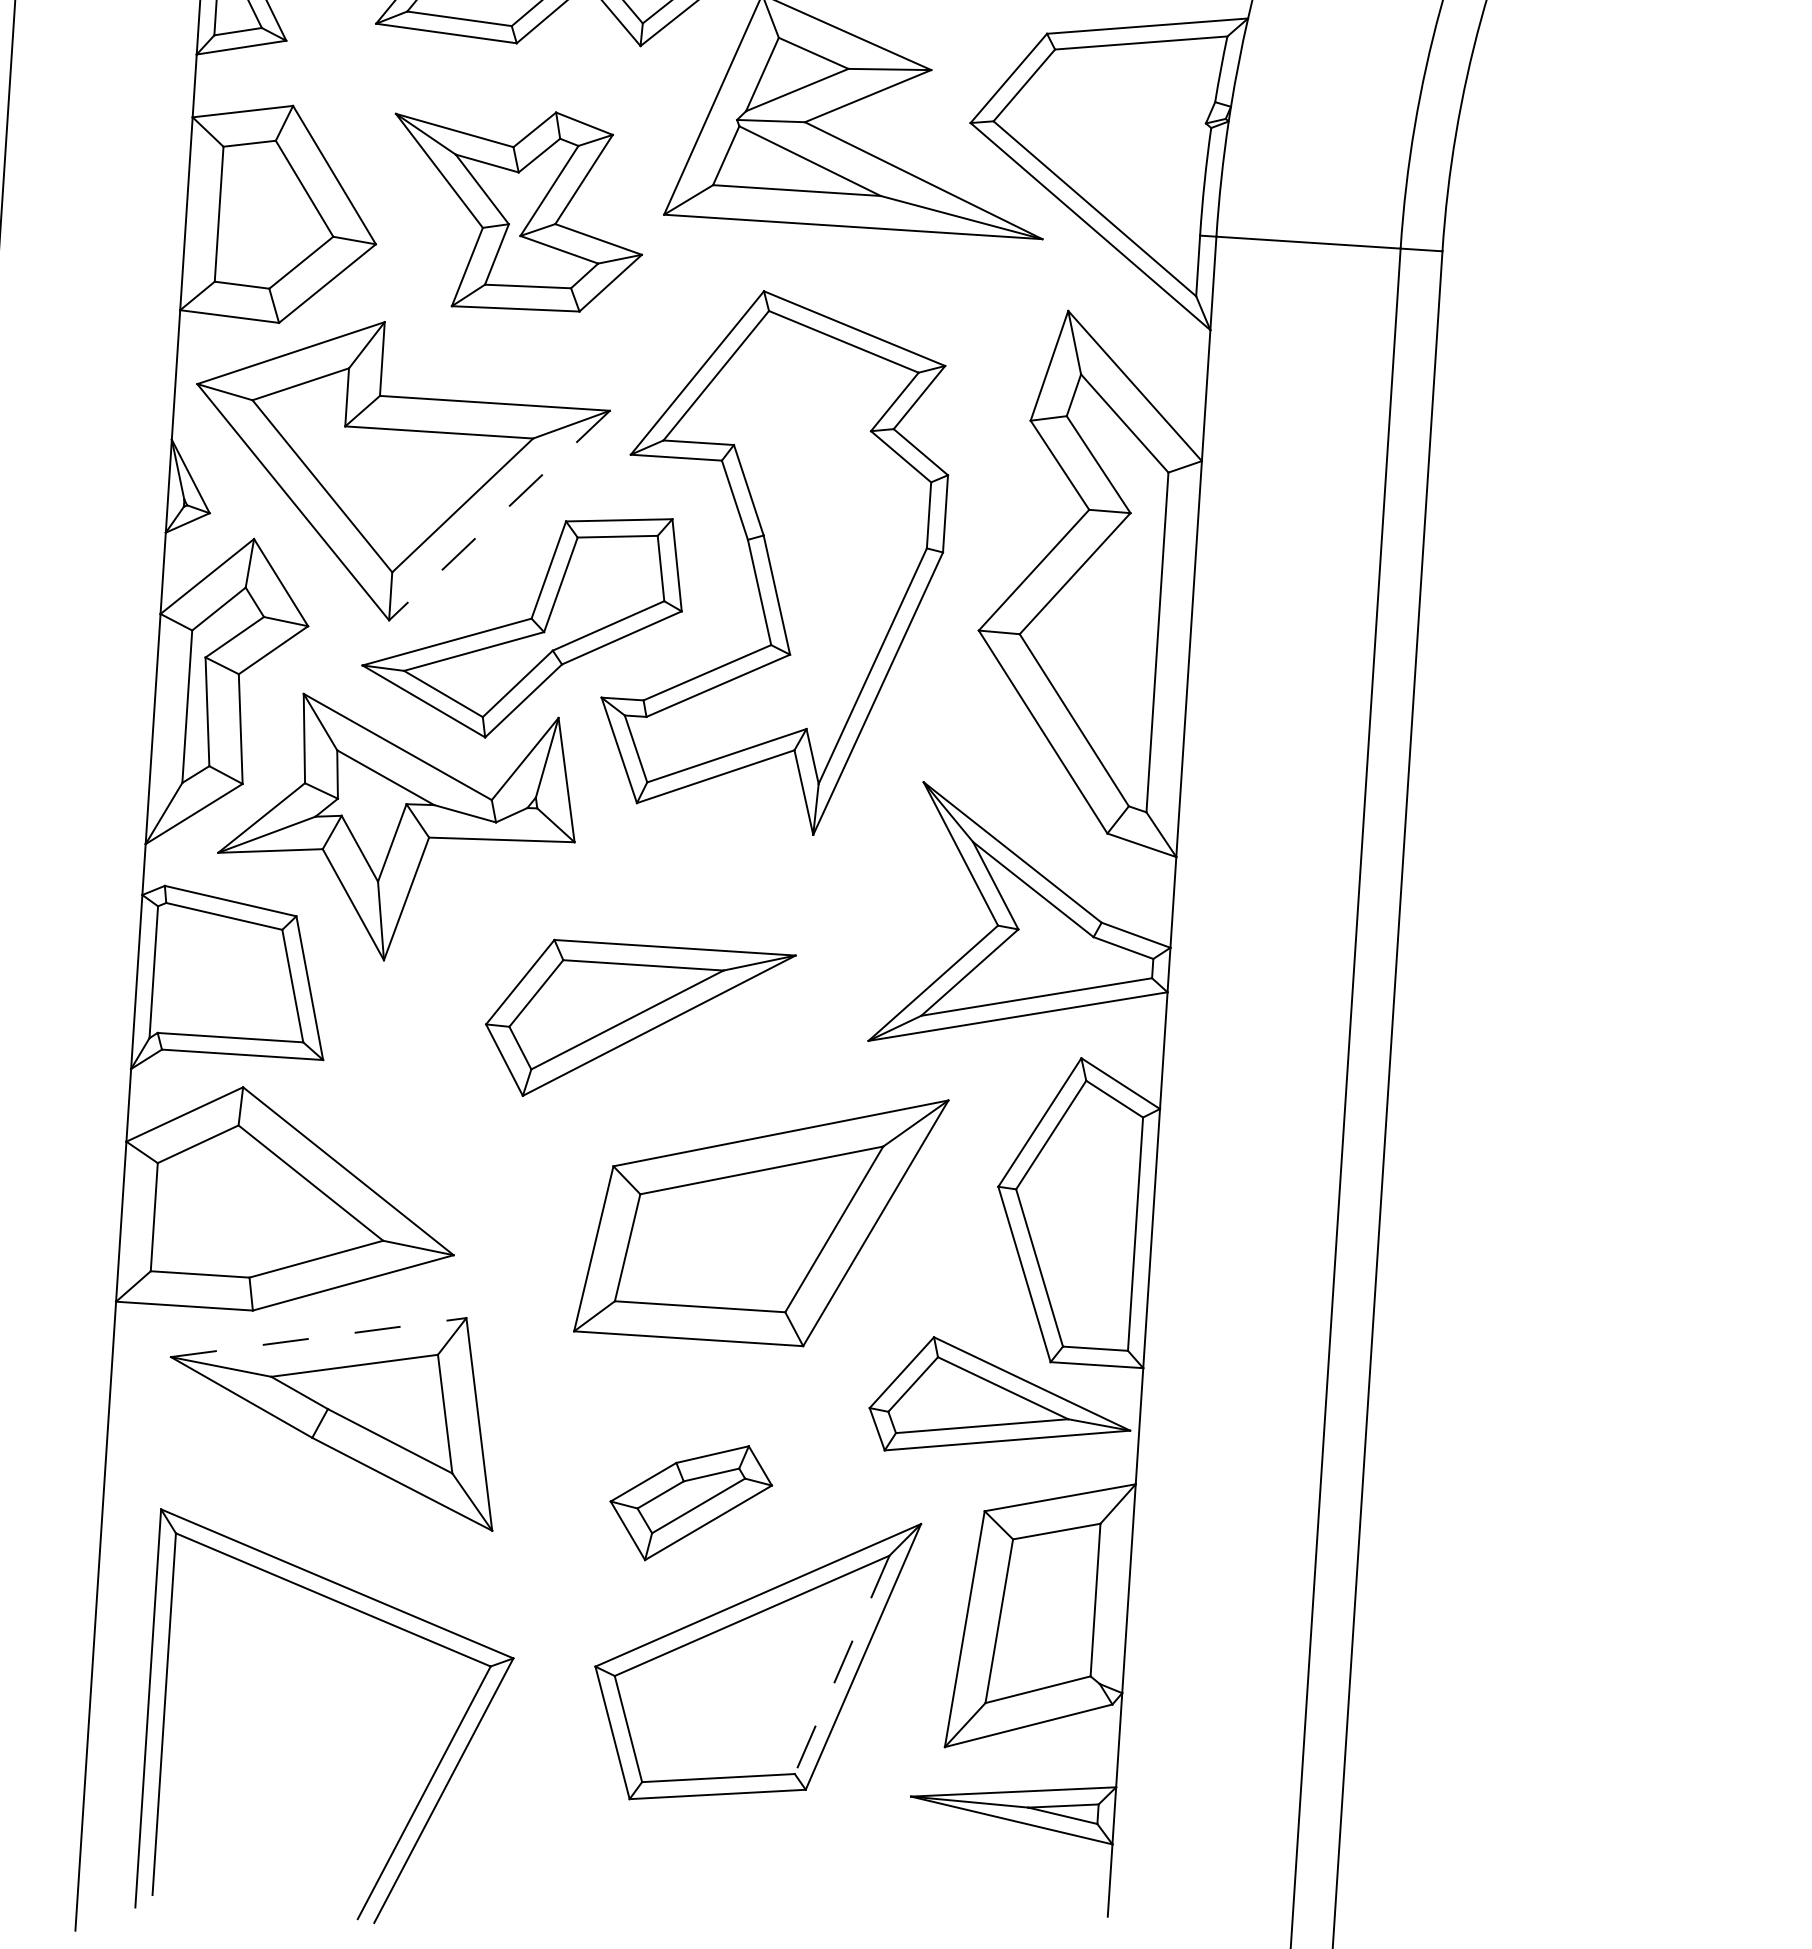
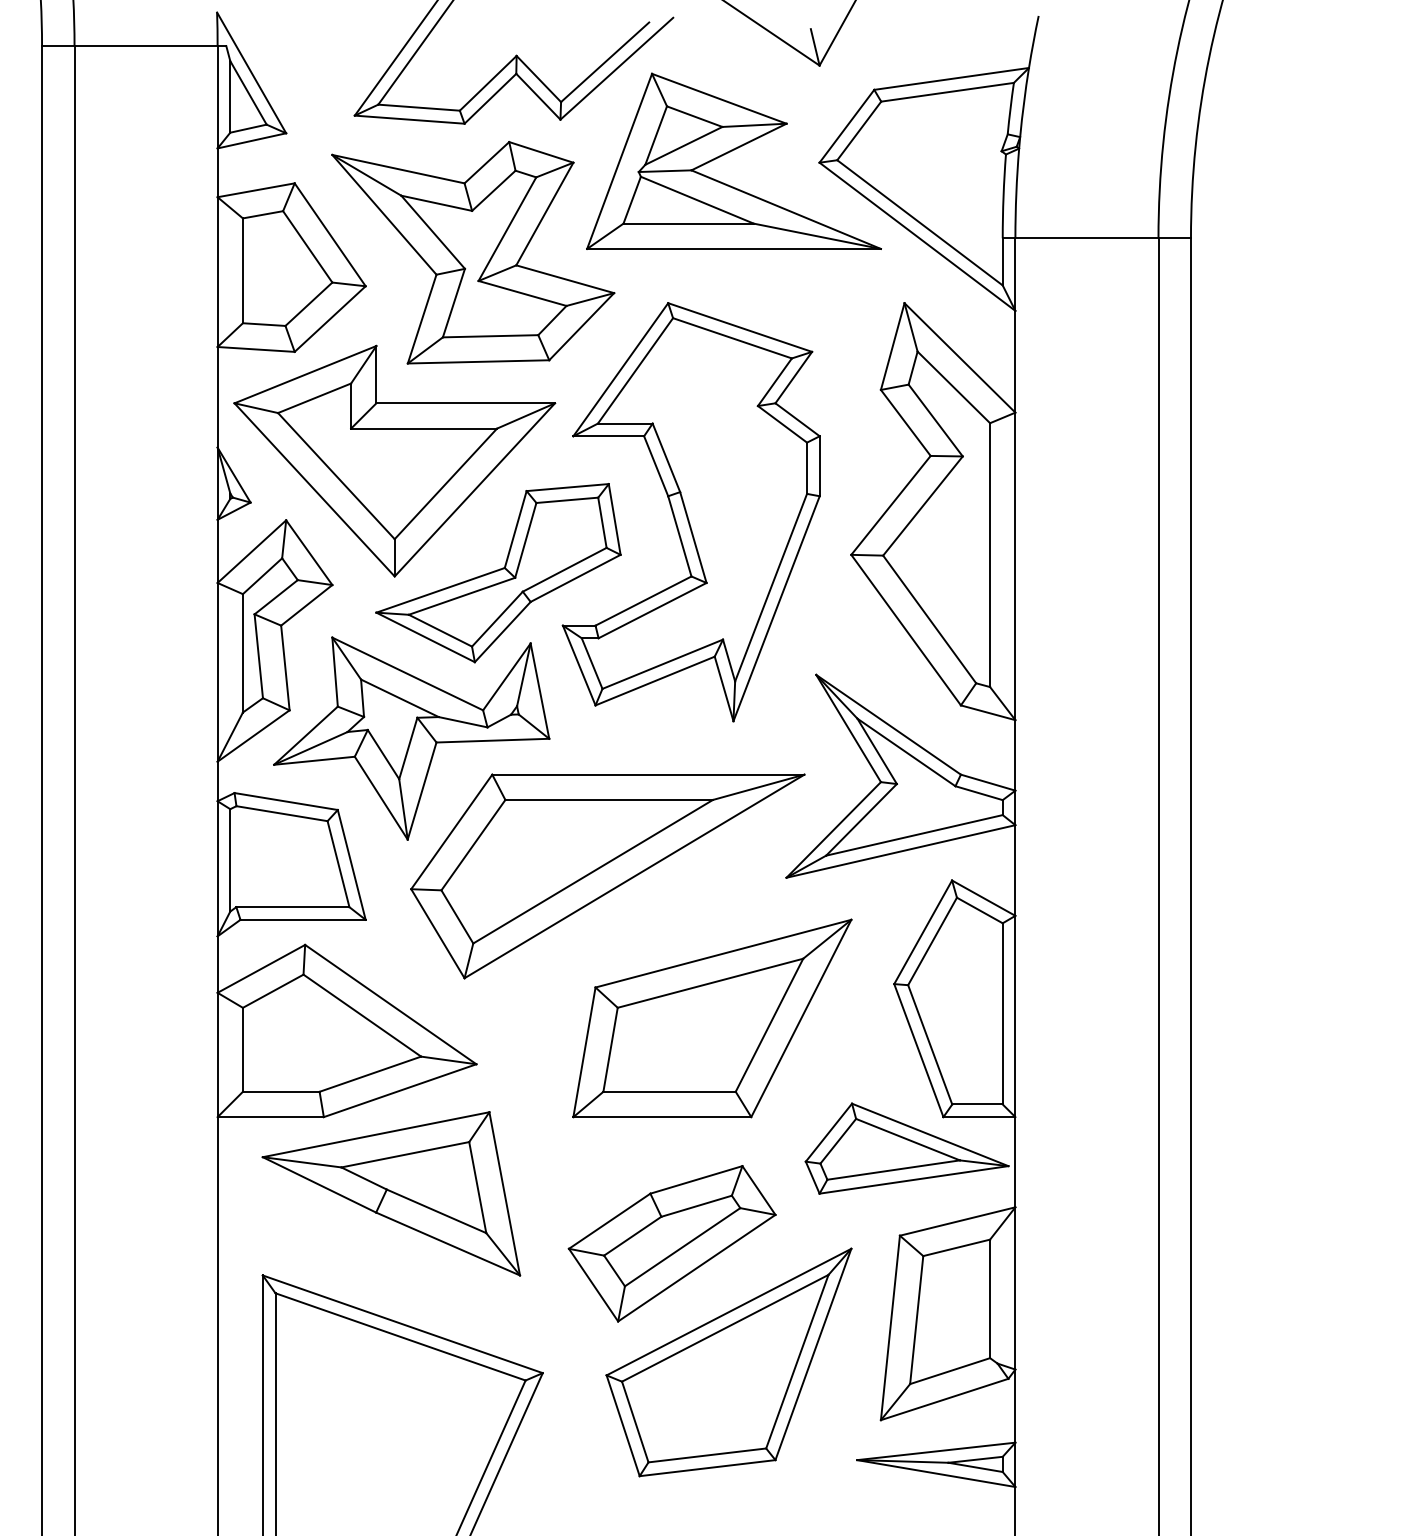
part: (517, 209) -> (473, 252), size x1.43
line: (499, 515) -> (474, 489), dashed -> solid
part: (638, 1024) -> (607, 876), size x1.67
line: (319, 1337) -> (376, 1134), dashed -> solid
part: (689, 1502) -> (671, 1243), size x1.67
line: (842, 1665) -> (797, 1362), dashed -> solid

